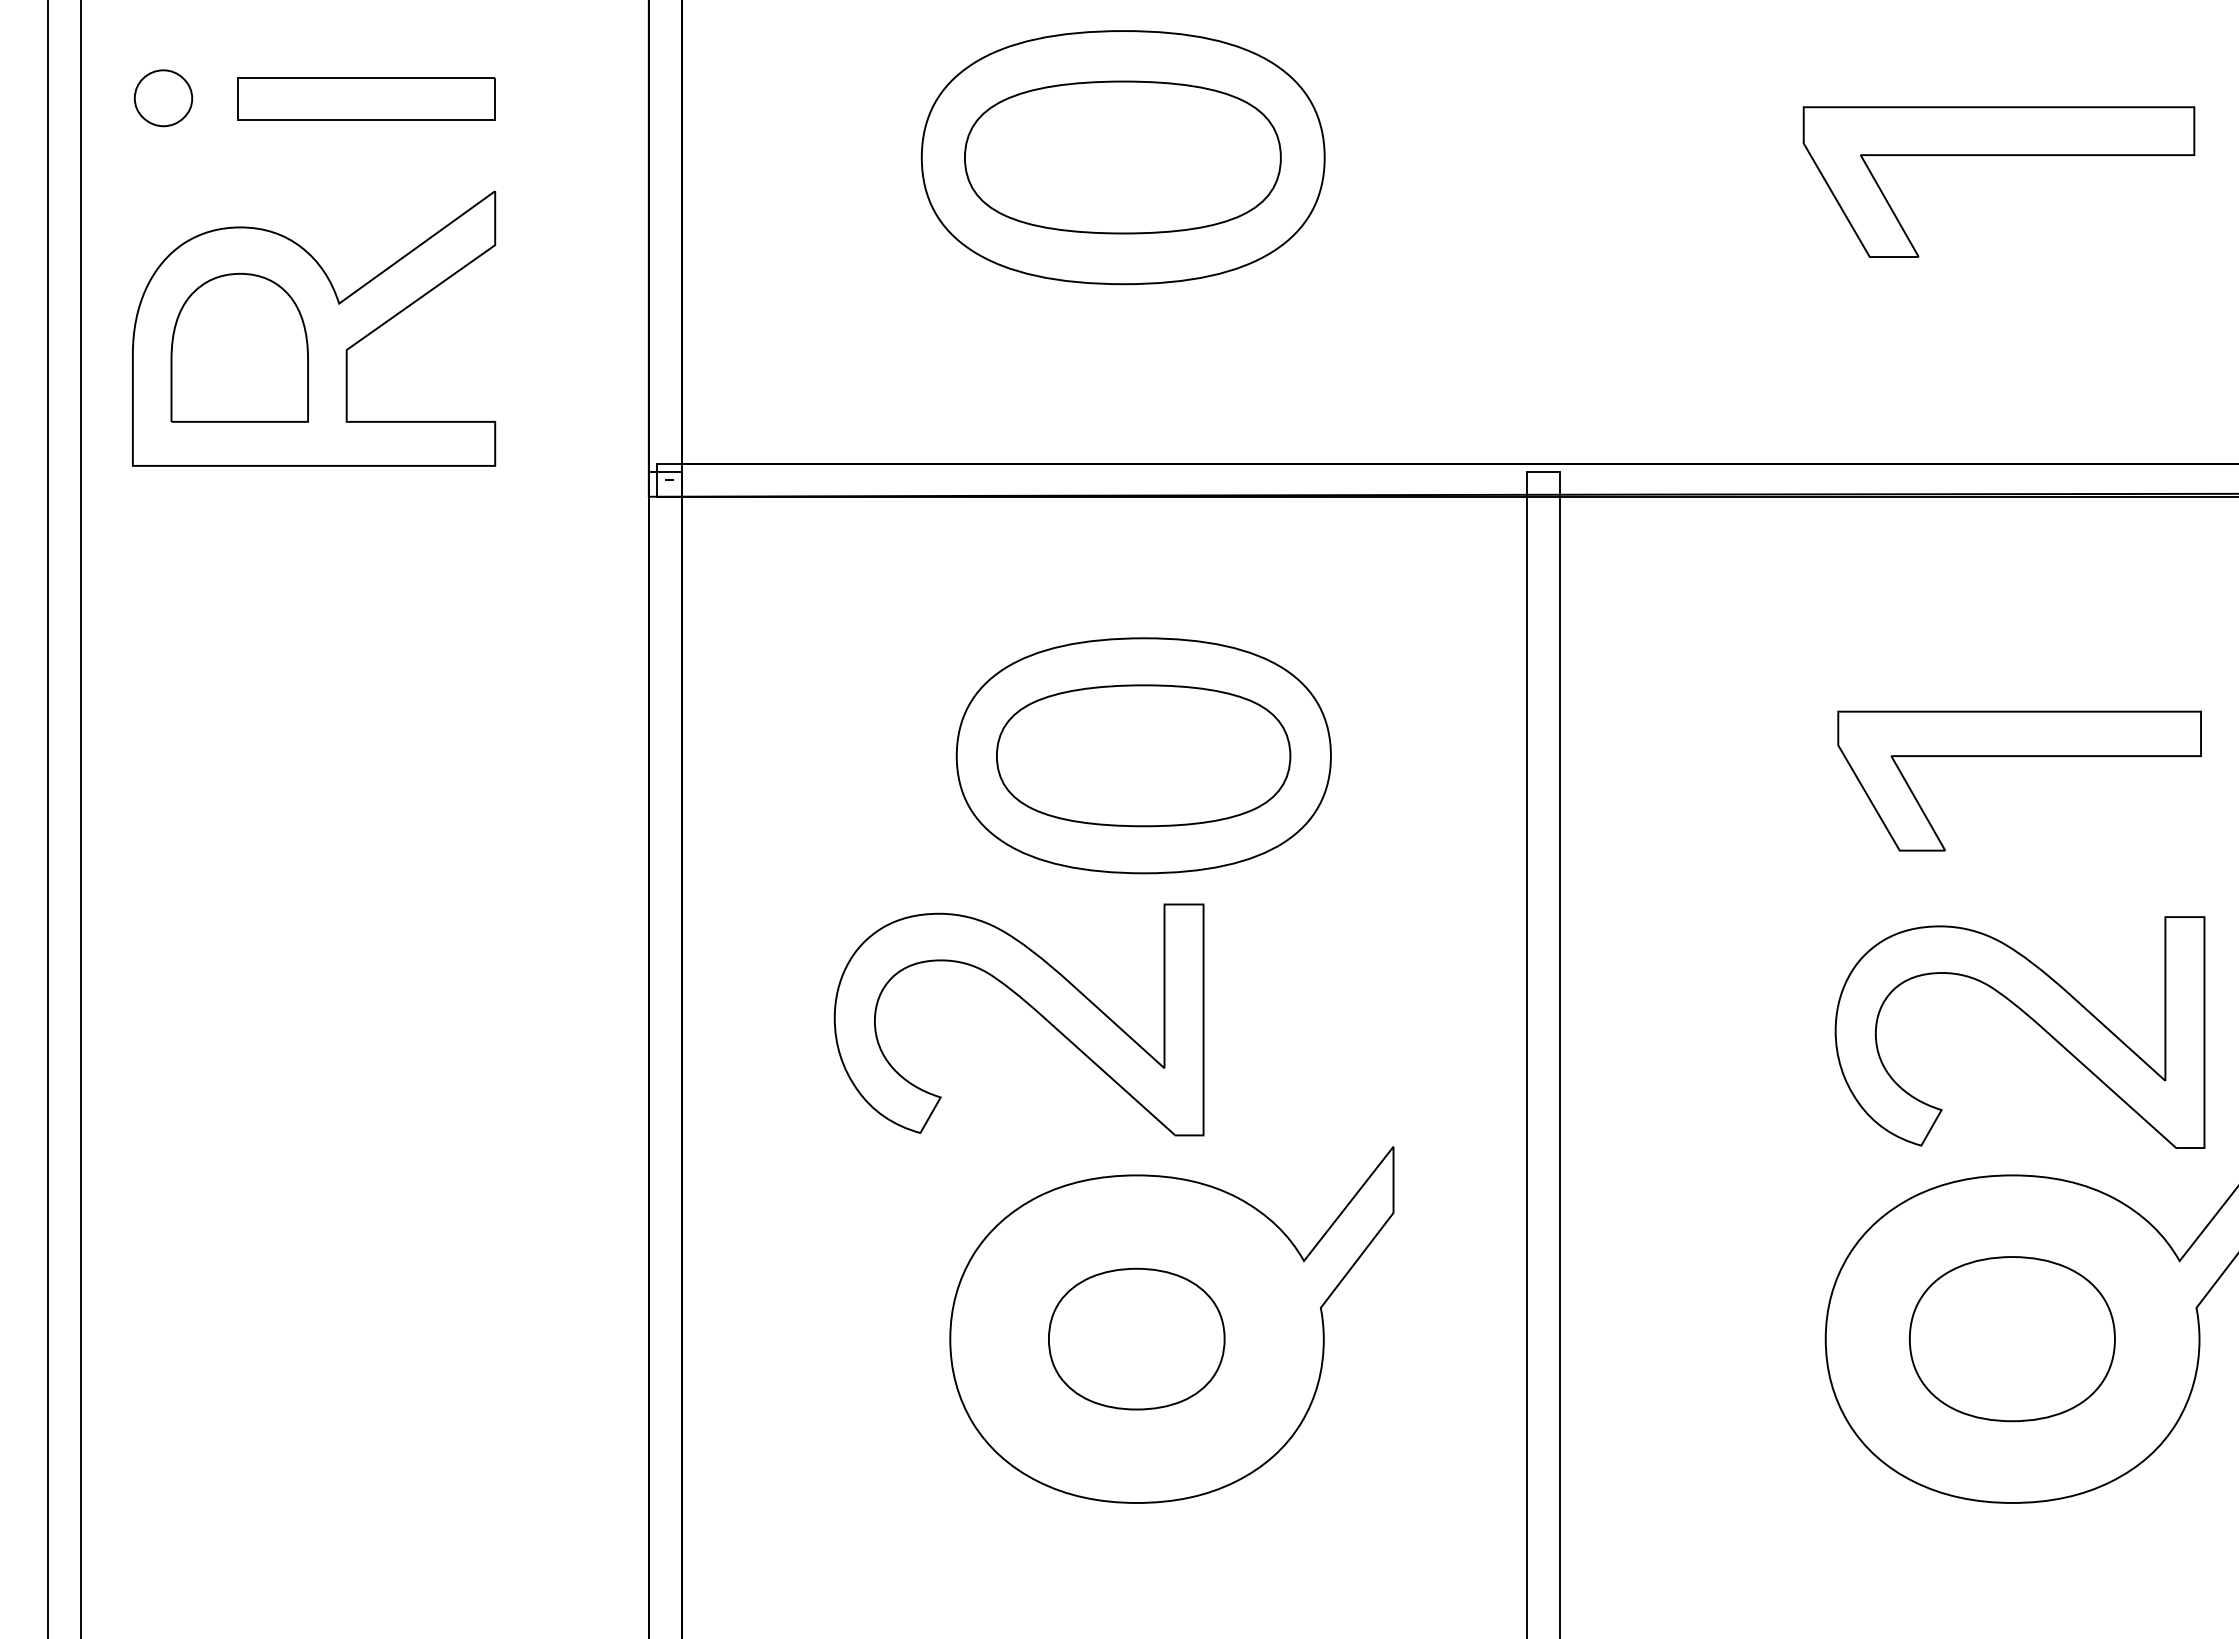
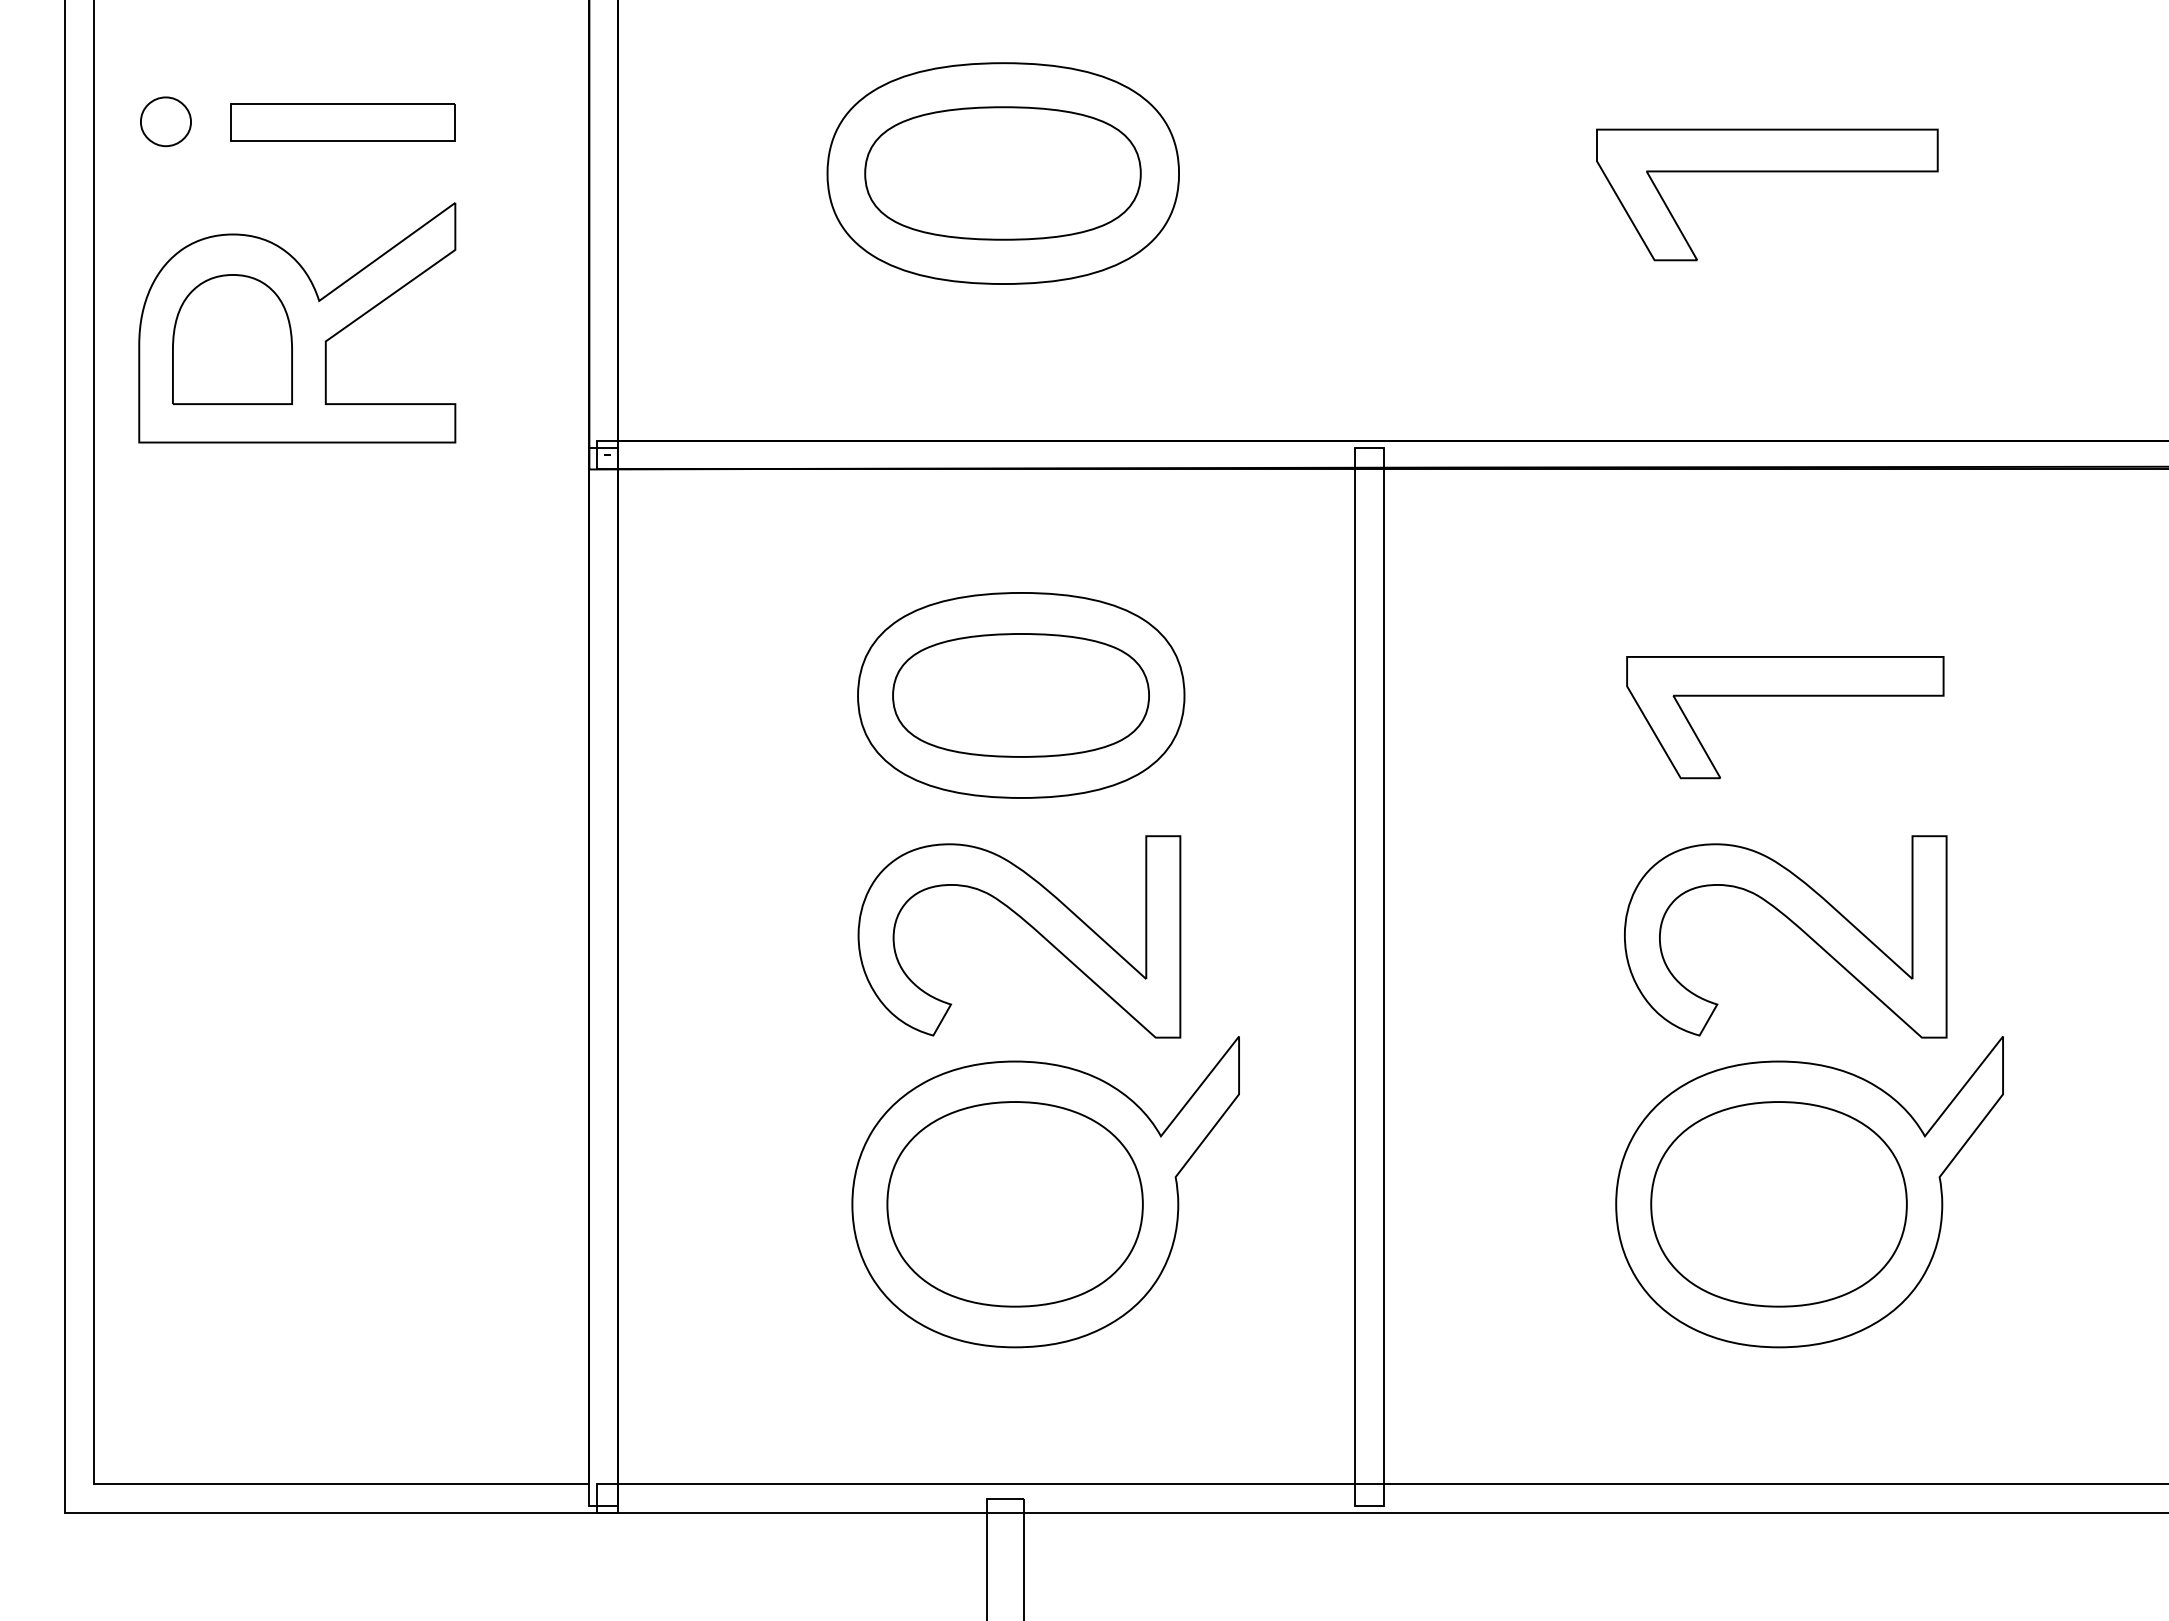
part: (1028, 1005) -> (1027, 924), moved
part: (1136, 1339) -> (1014, 1204), size x1.67
part: (2011, 1339) -> (1778, 1204), size x1.43

